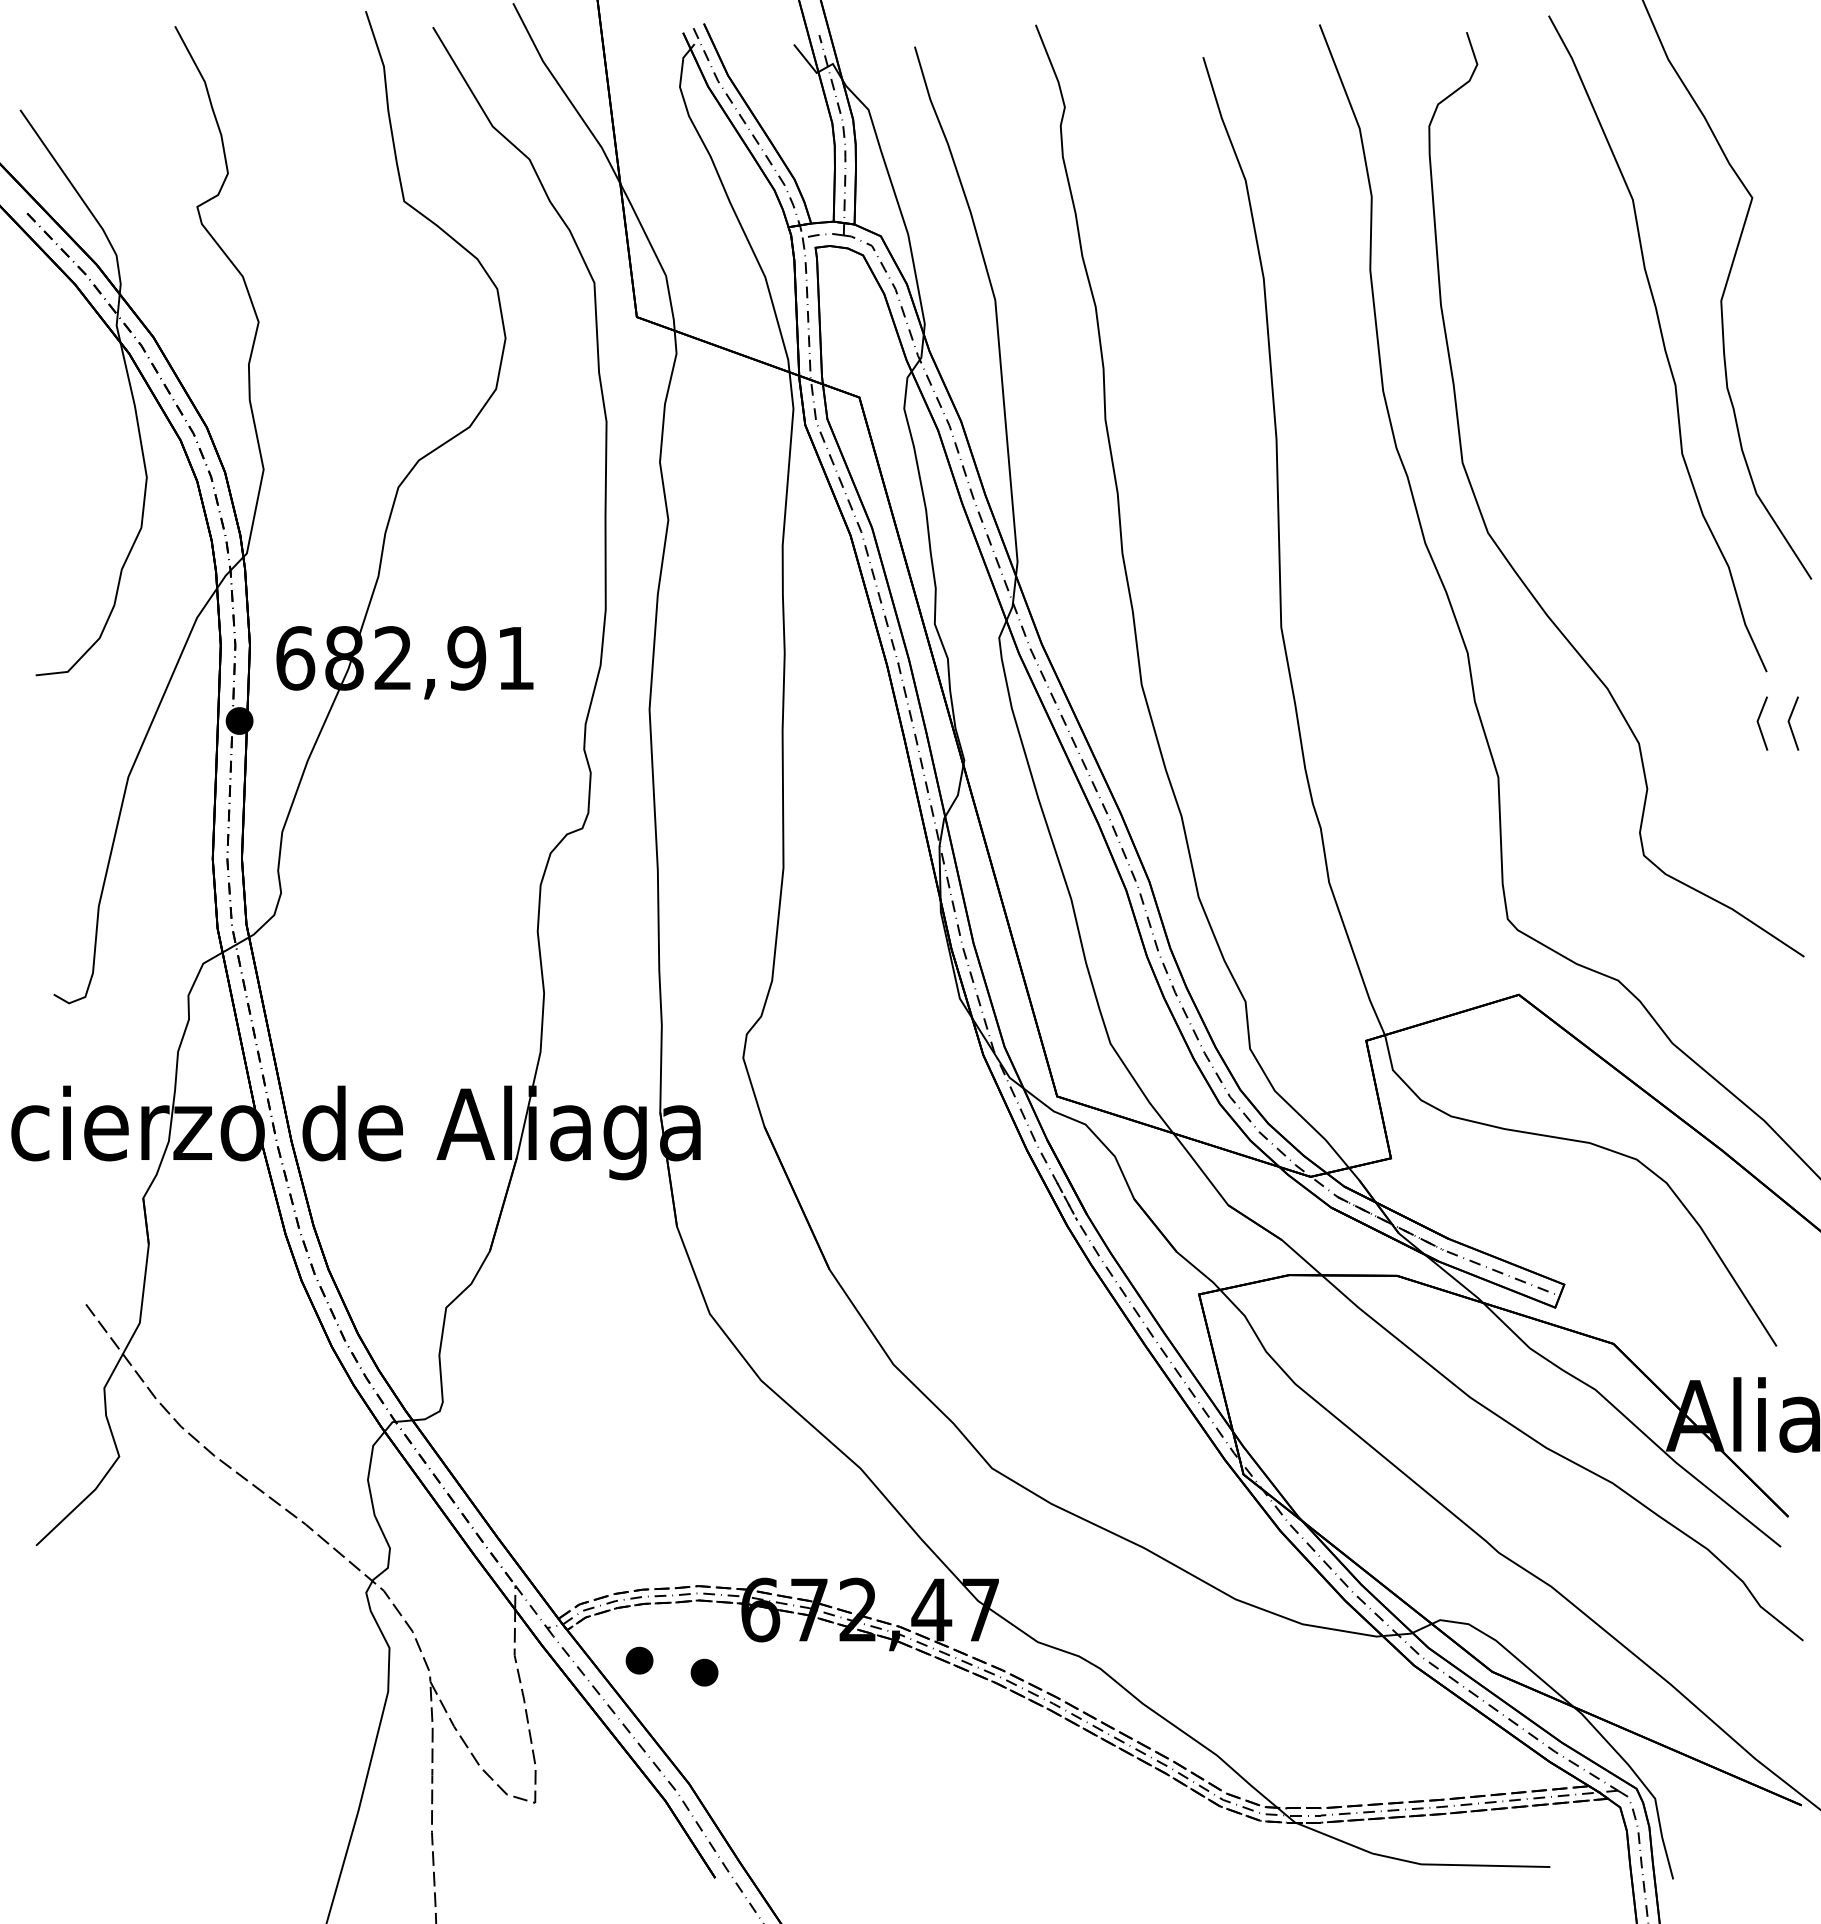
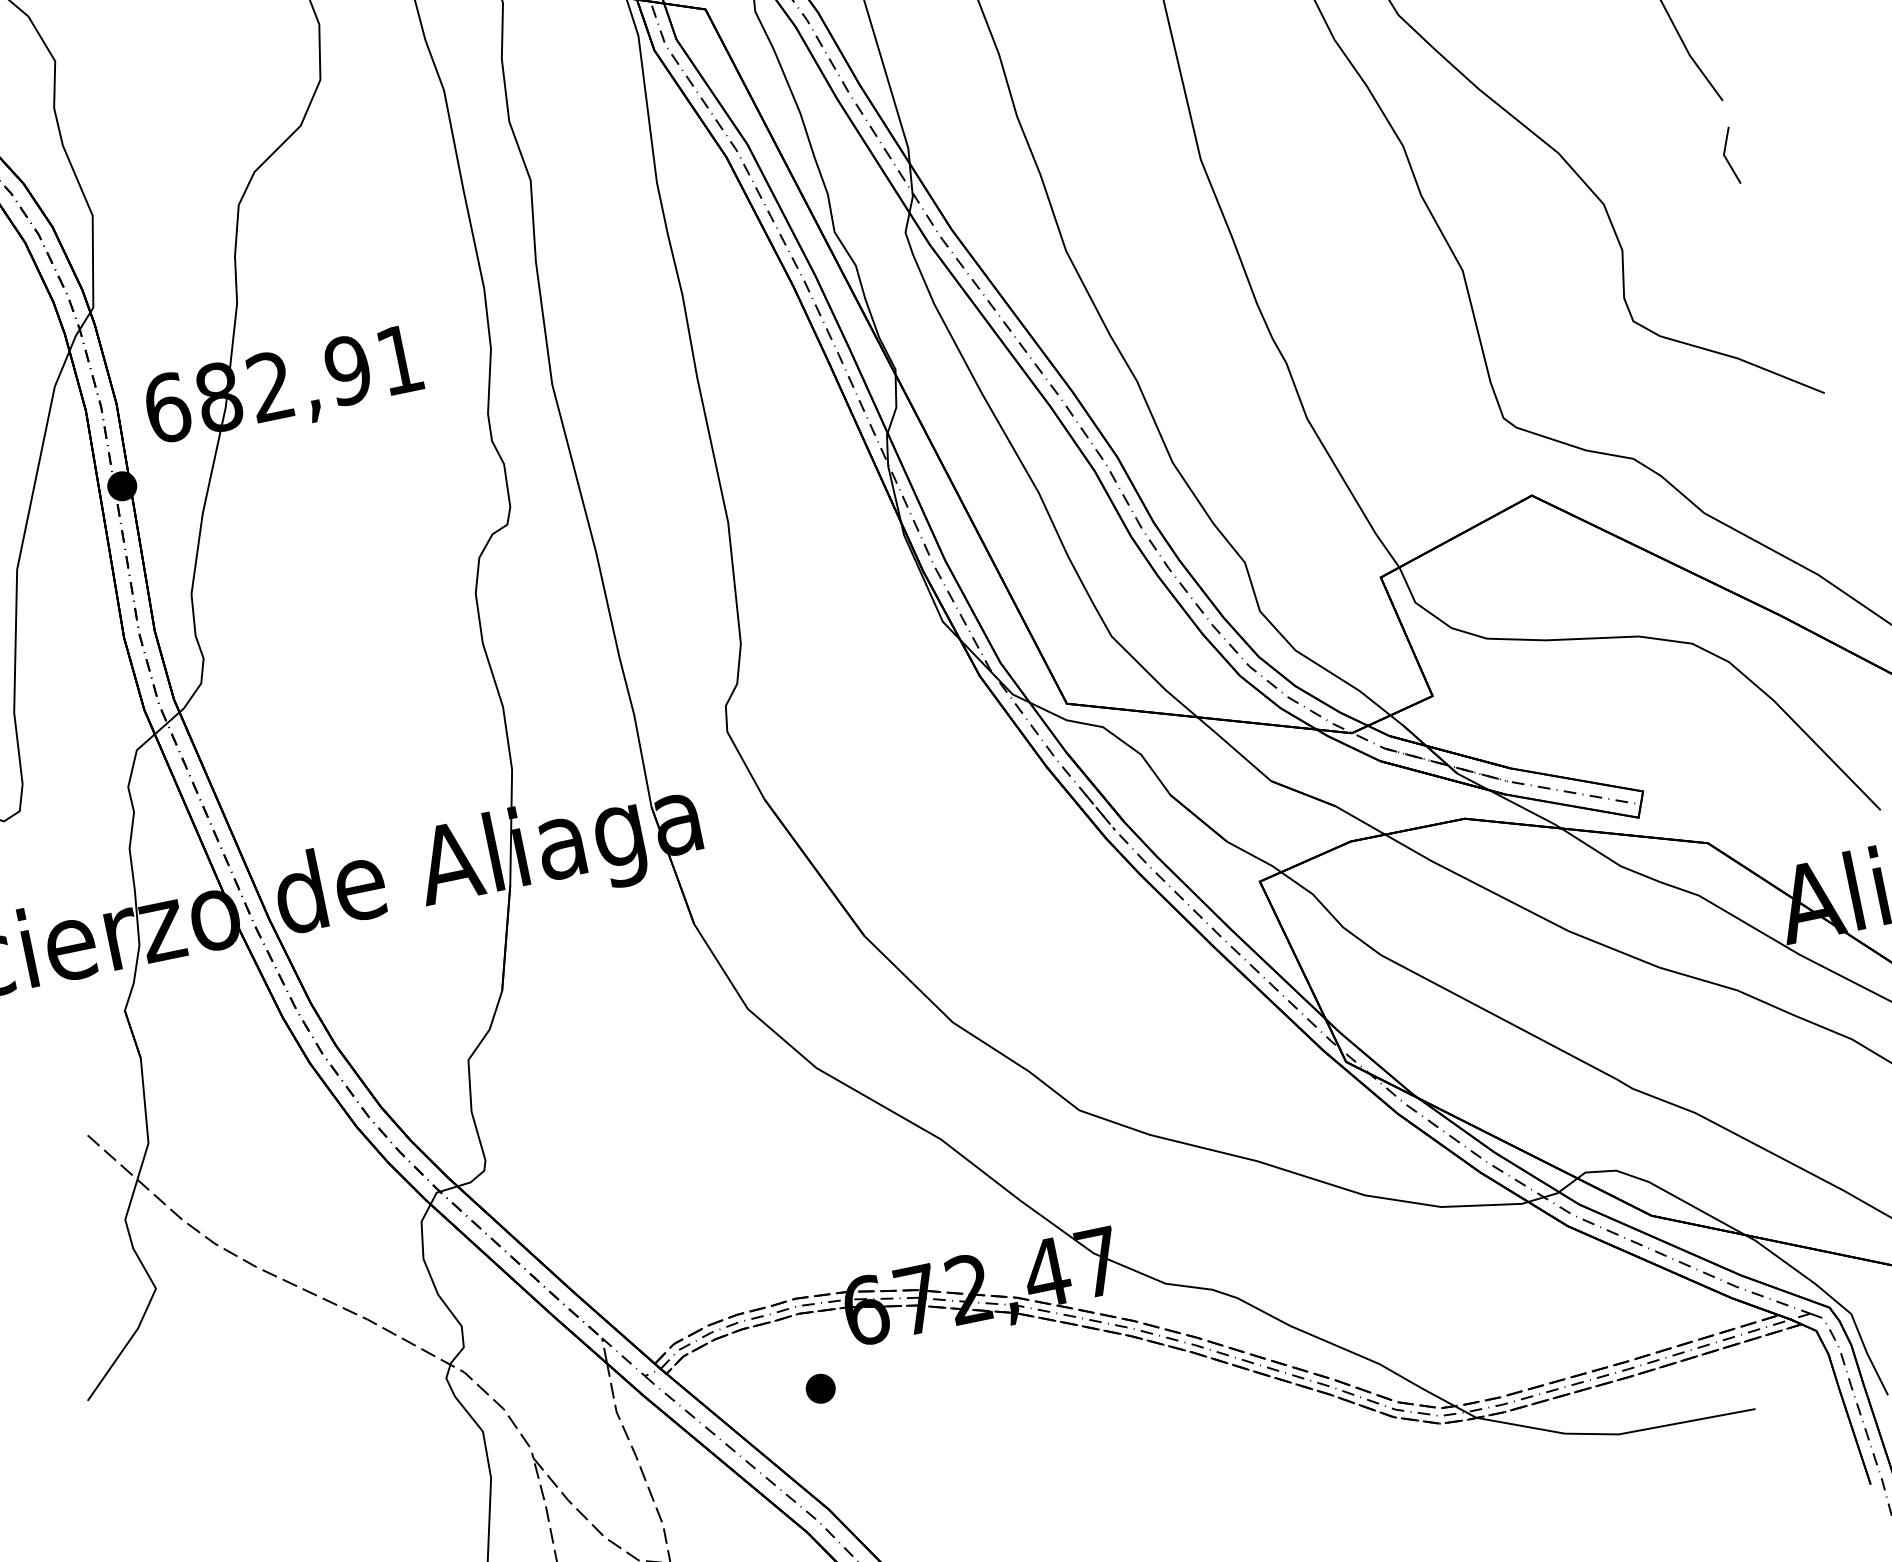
line: (1790, 723) -> (1759, 149), removed
part: (639, 1660) -> (749, 1390), removed

